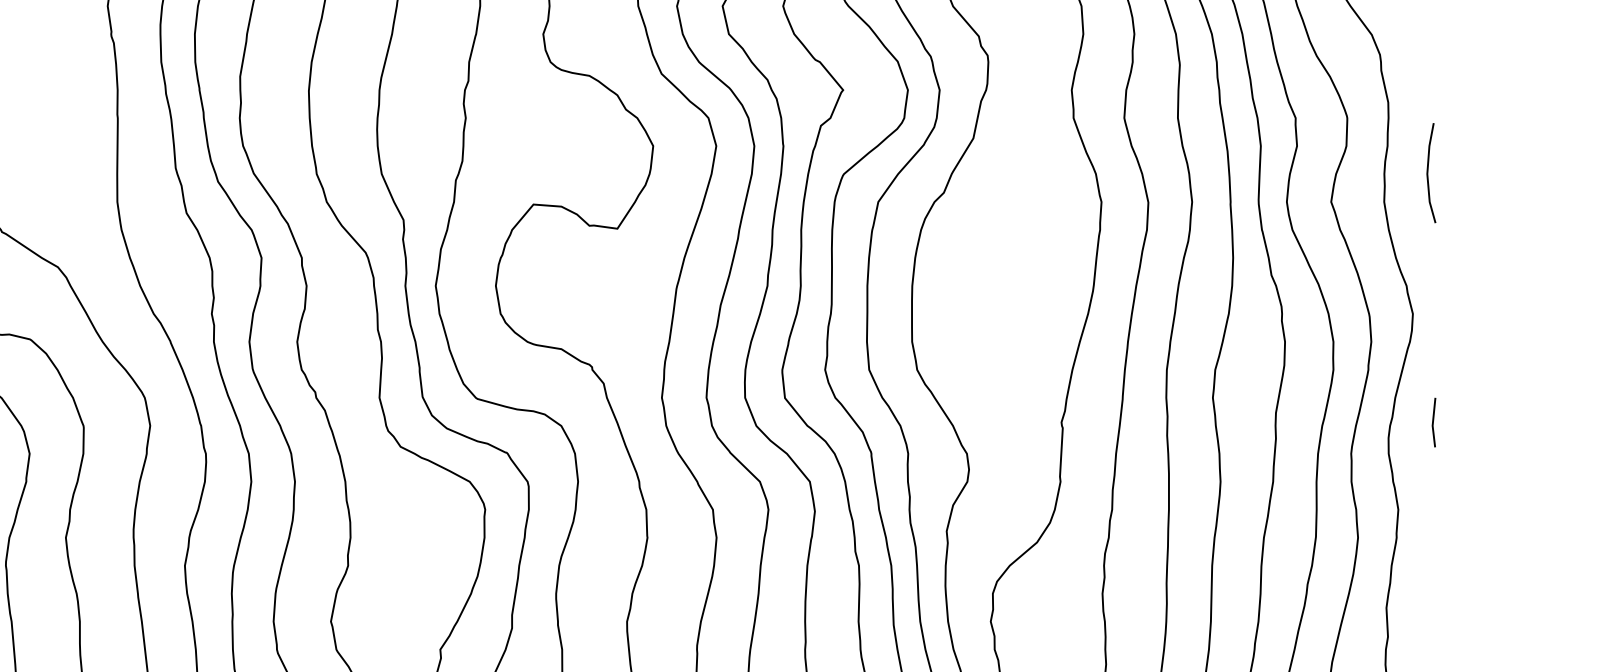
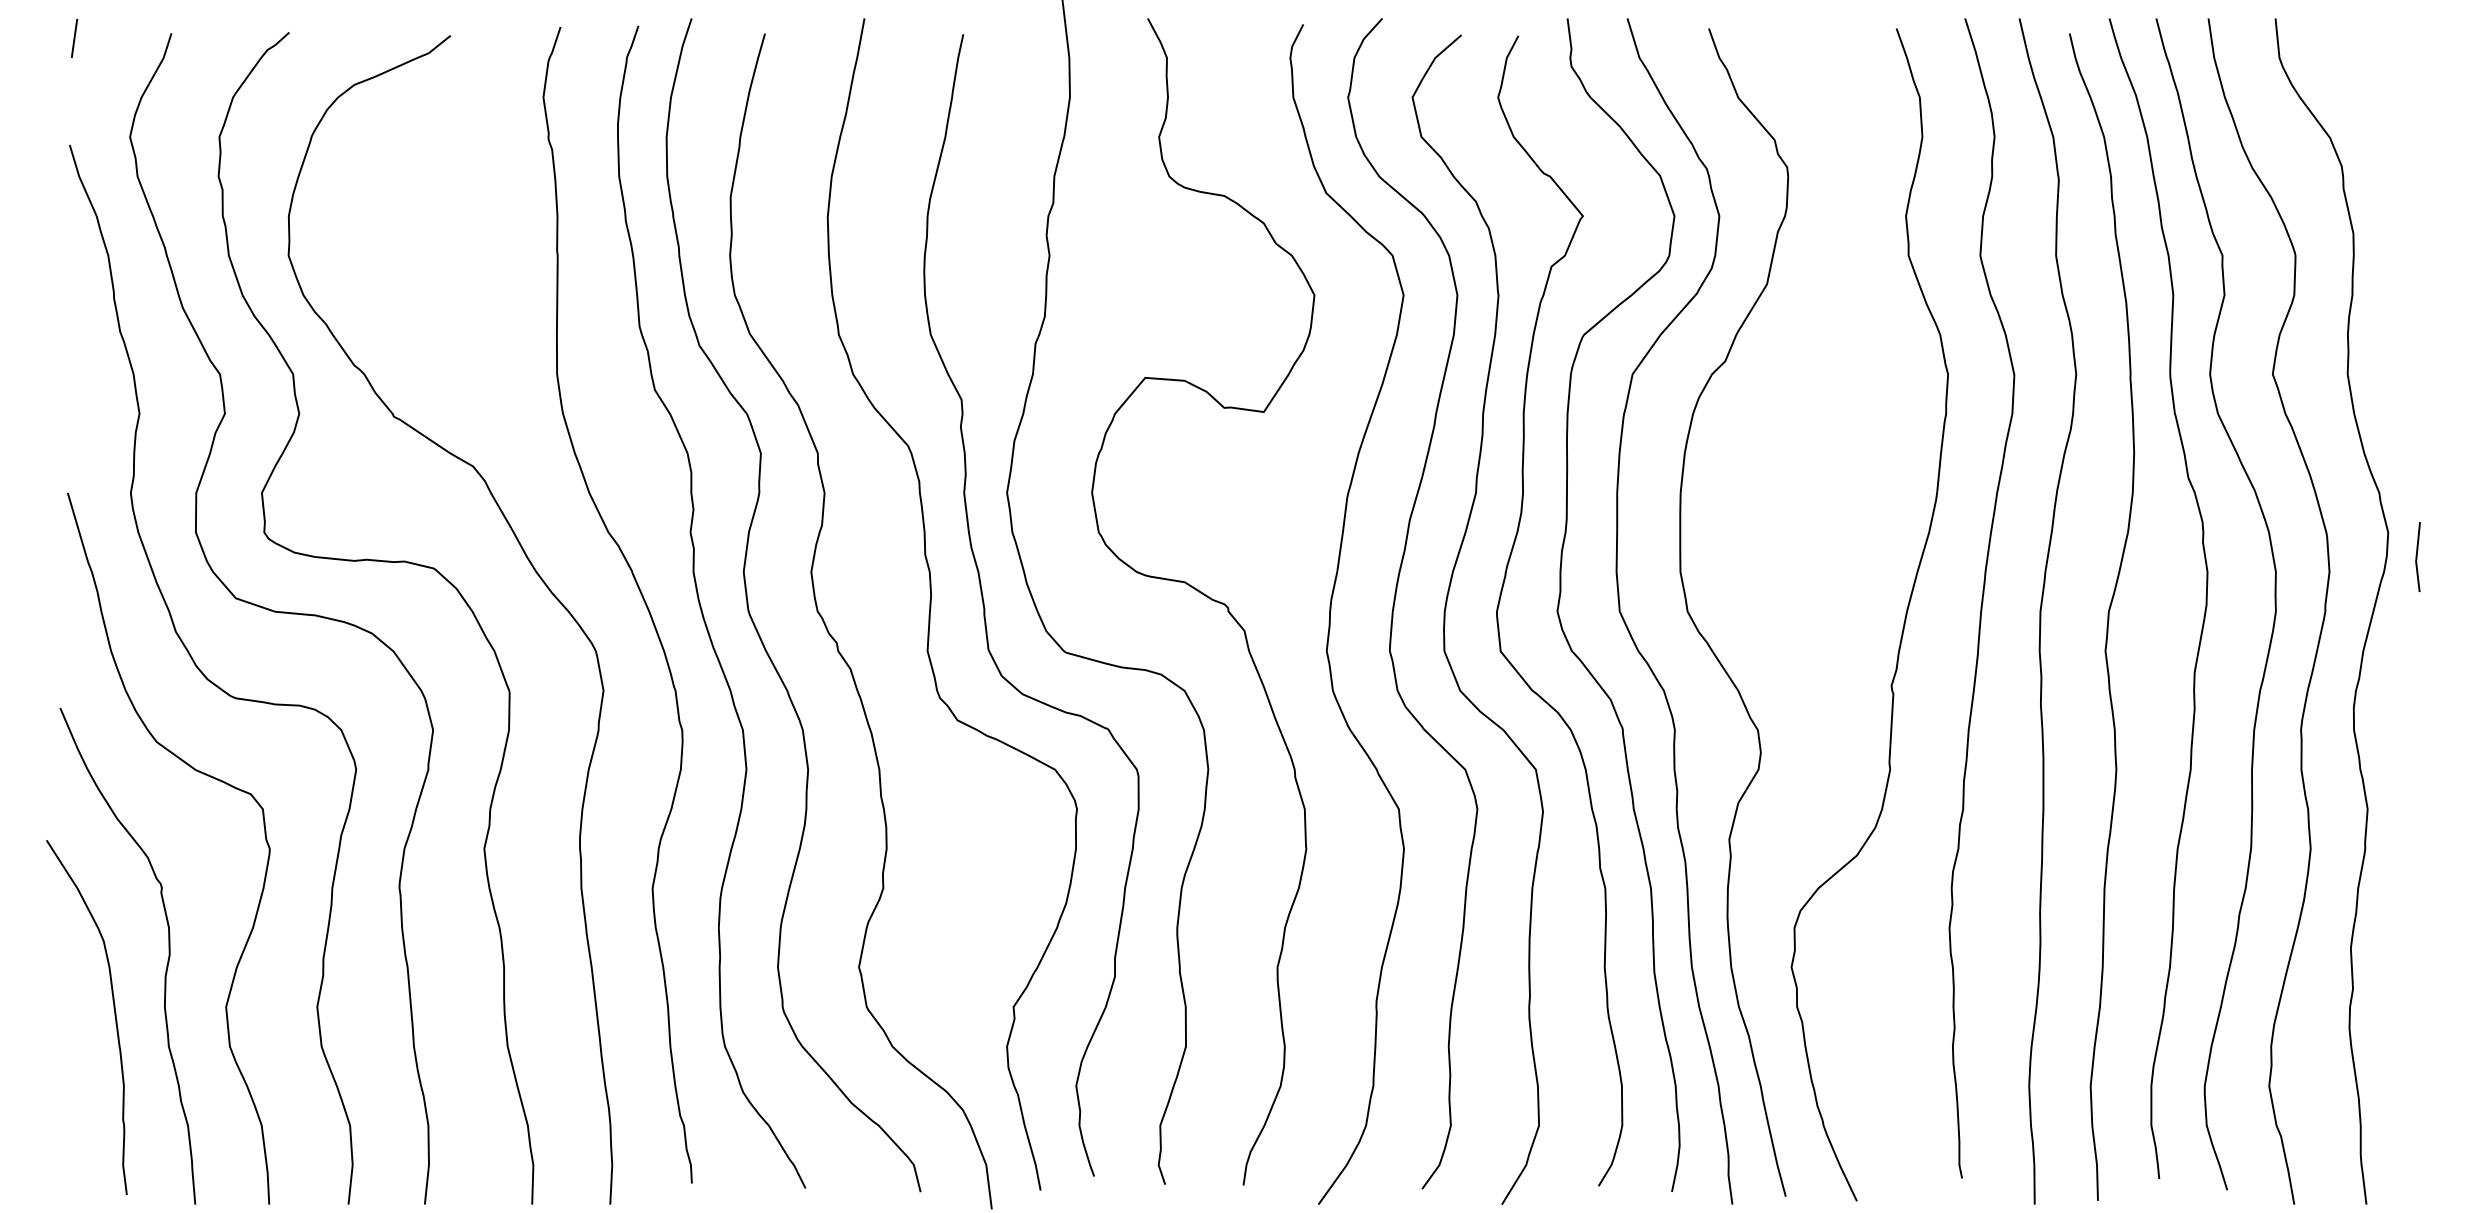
line: (1427, 173) -> (2409, 333), removed
line: (1433, 422) -> (2417, 556), moved

